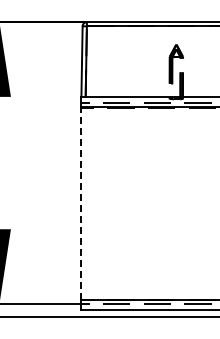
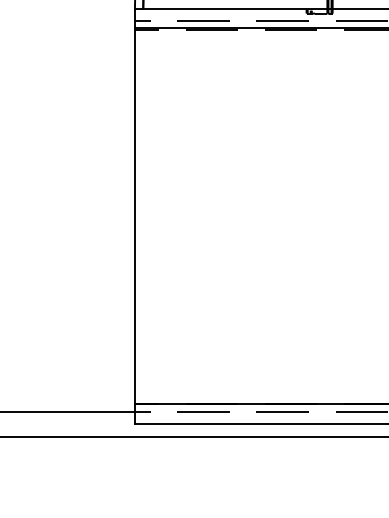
line: (81, 202) -> (135, 214), dashed -> solid

